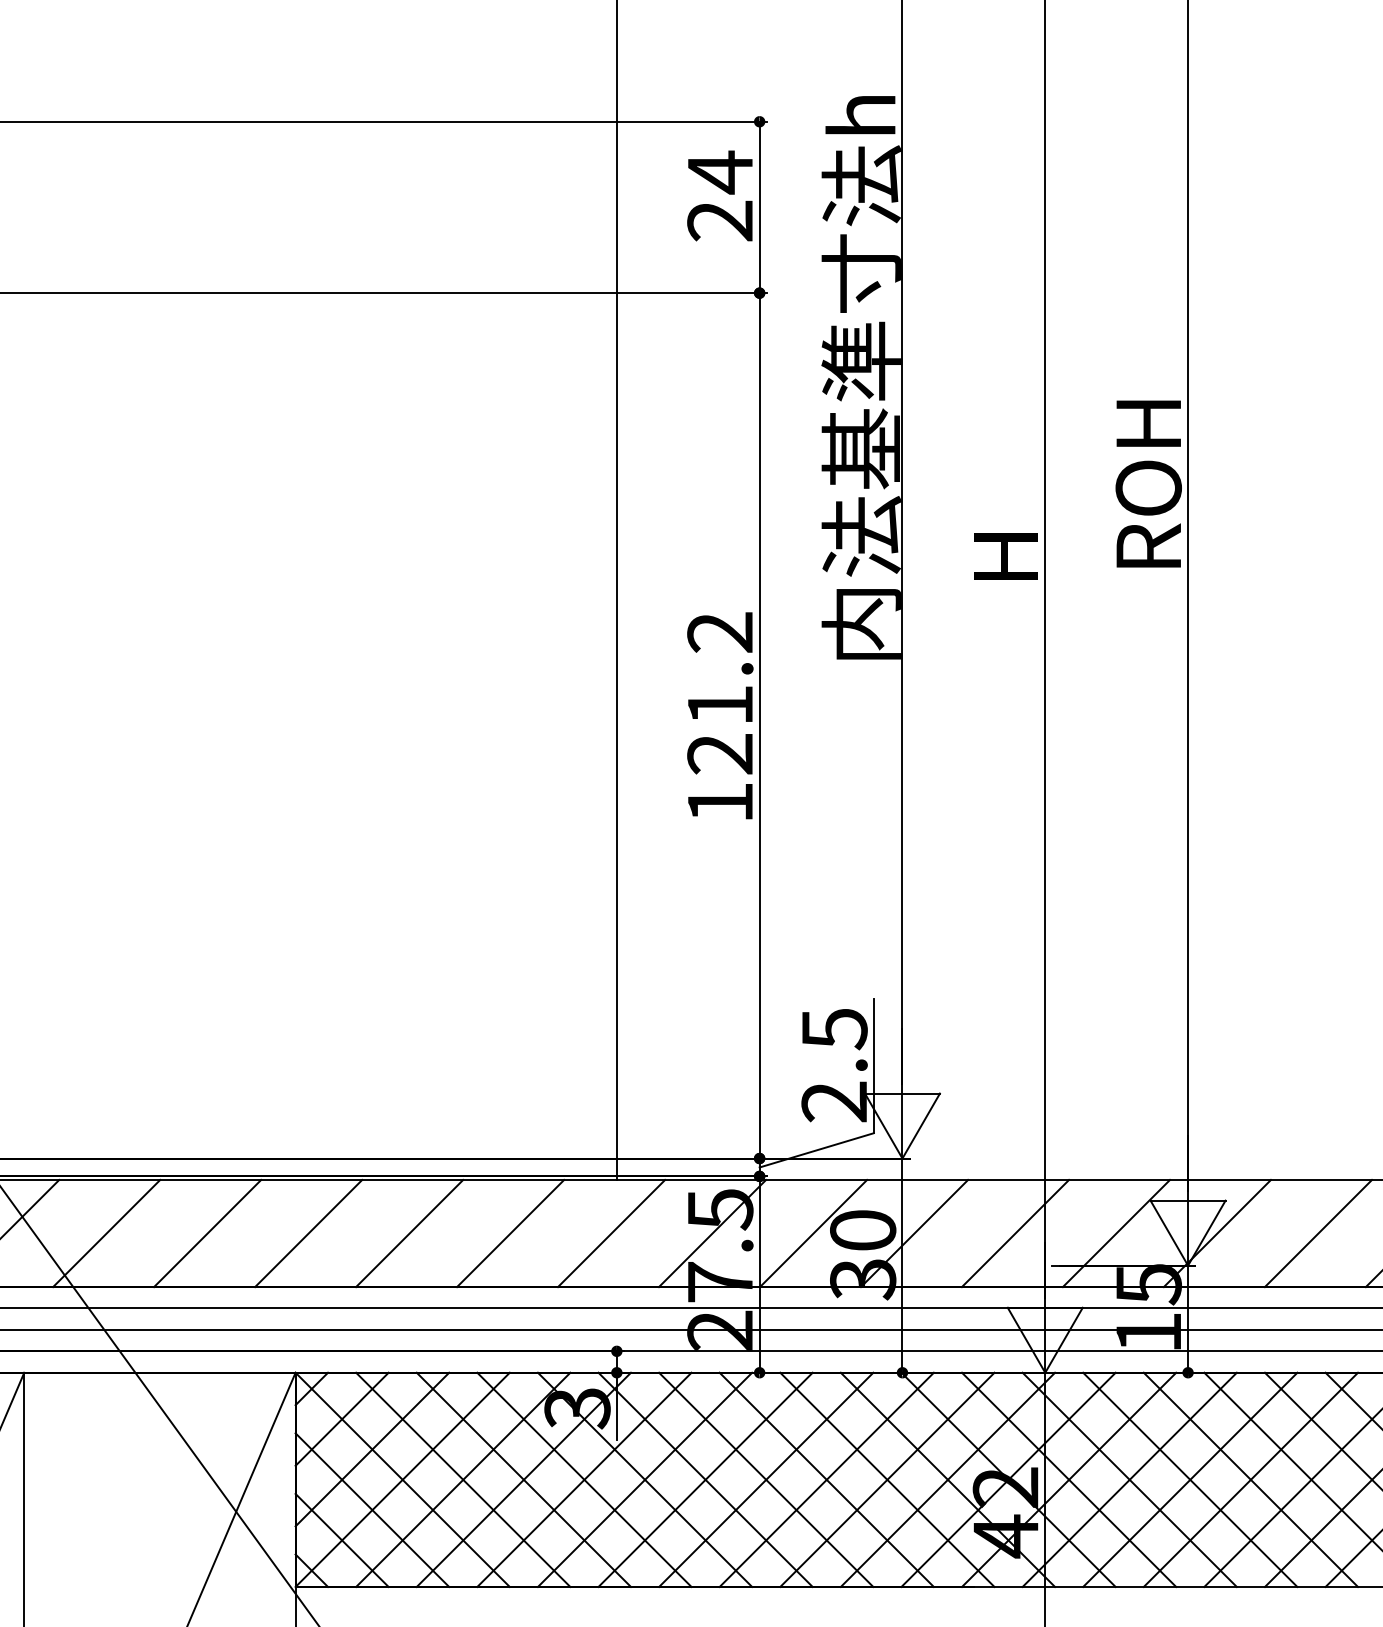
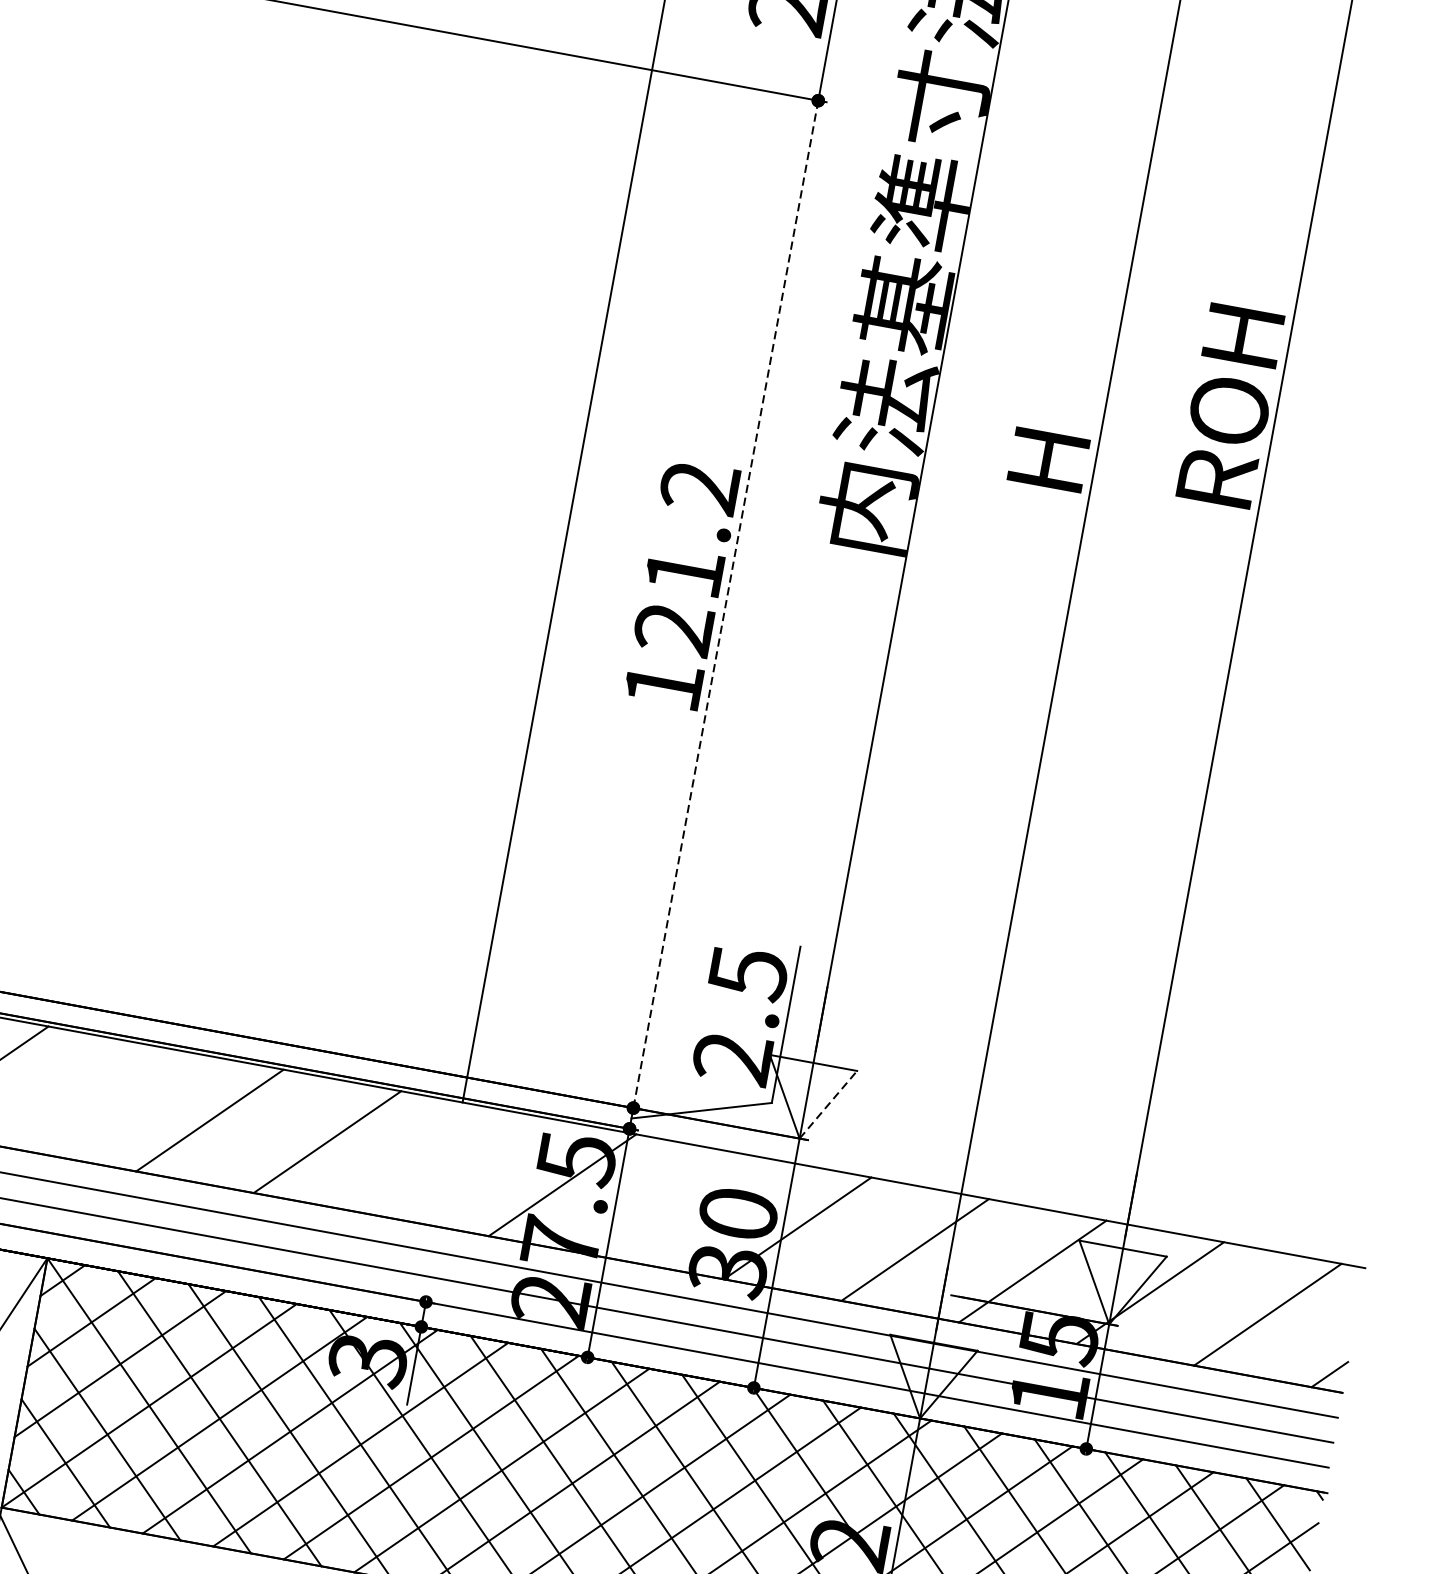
line: (759, 725) -> (725, 603), solid -> dashed
line: (921, 1126) -> (828, 1105), solid -> dashed
line: (308, 1233) -> (92, 1098), removed
line: (611, 1233) -> (444, 1163), removed
line: (813, 1233) -> (680, 1206), removed

